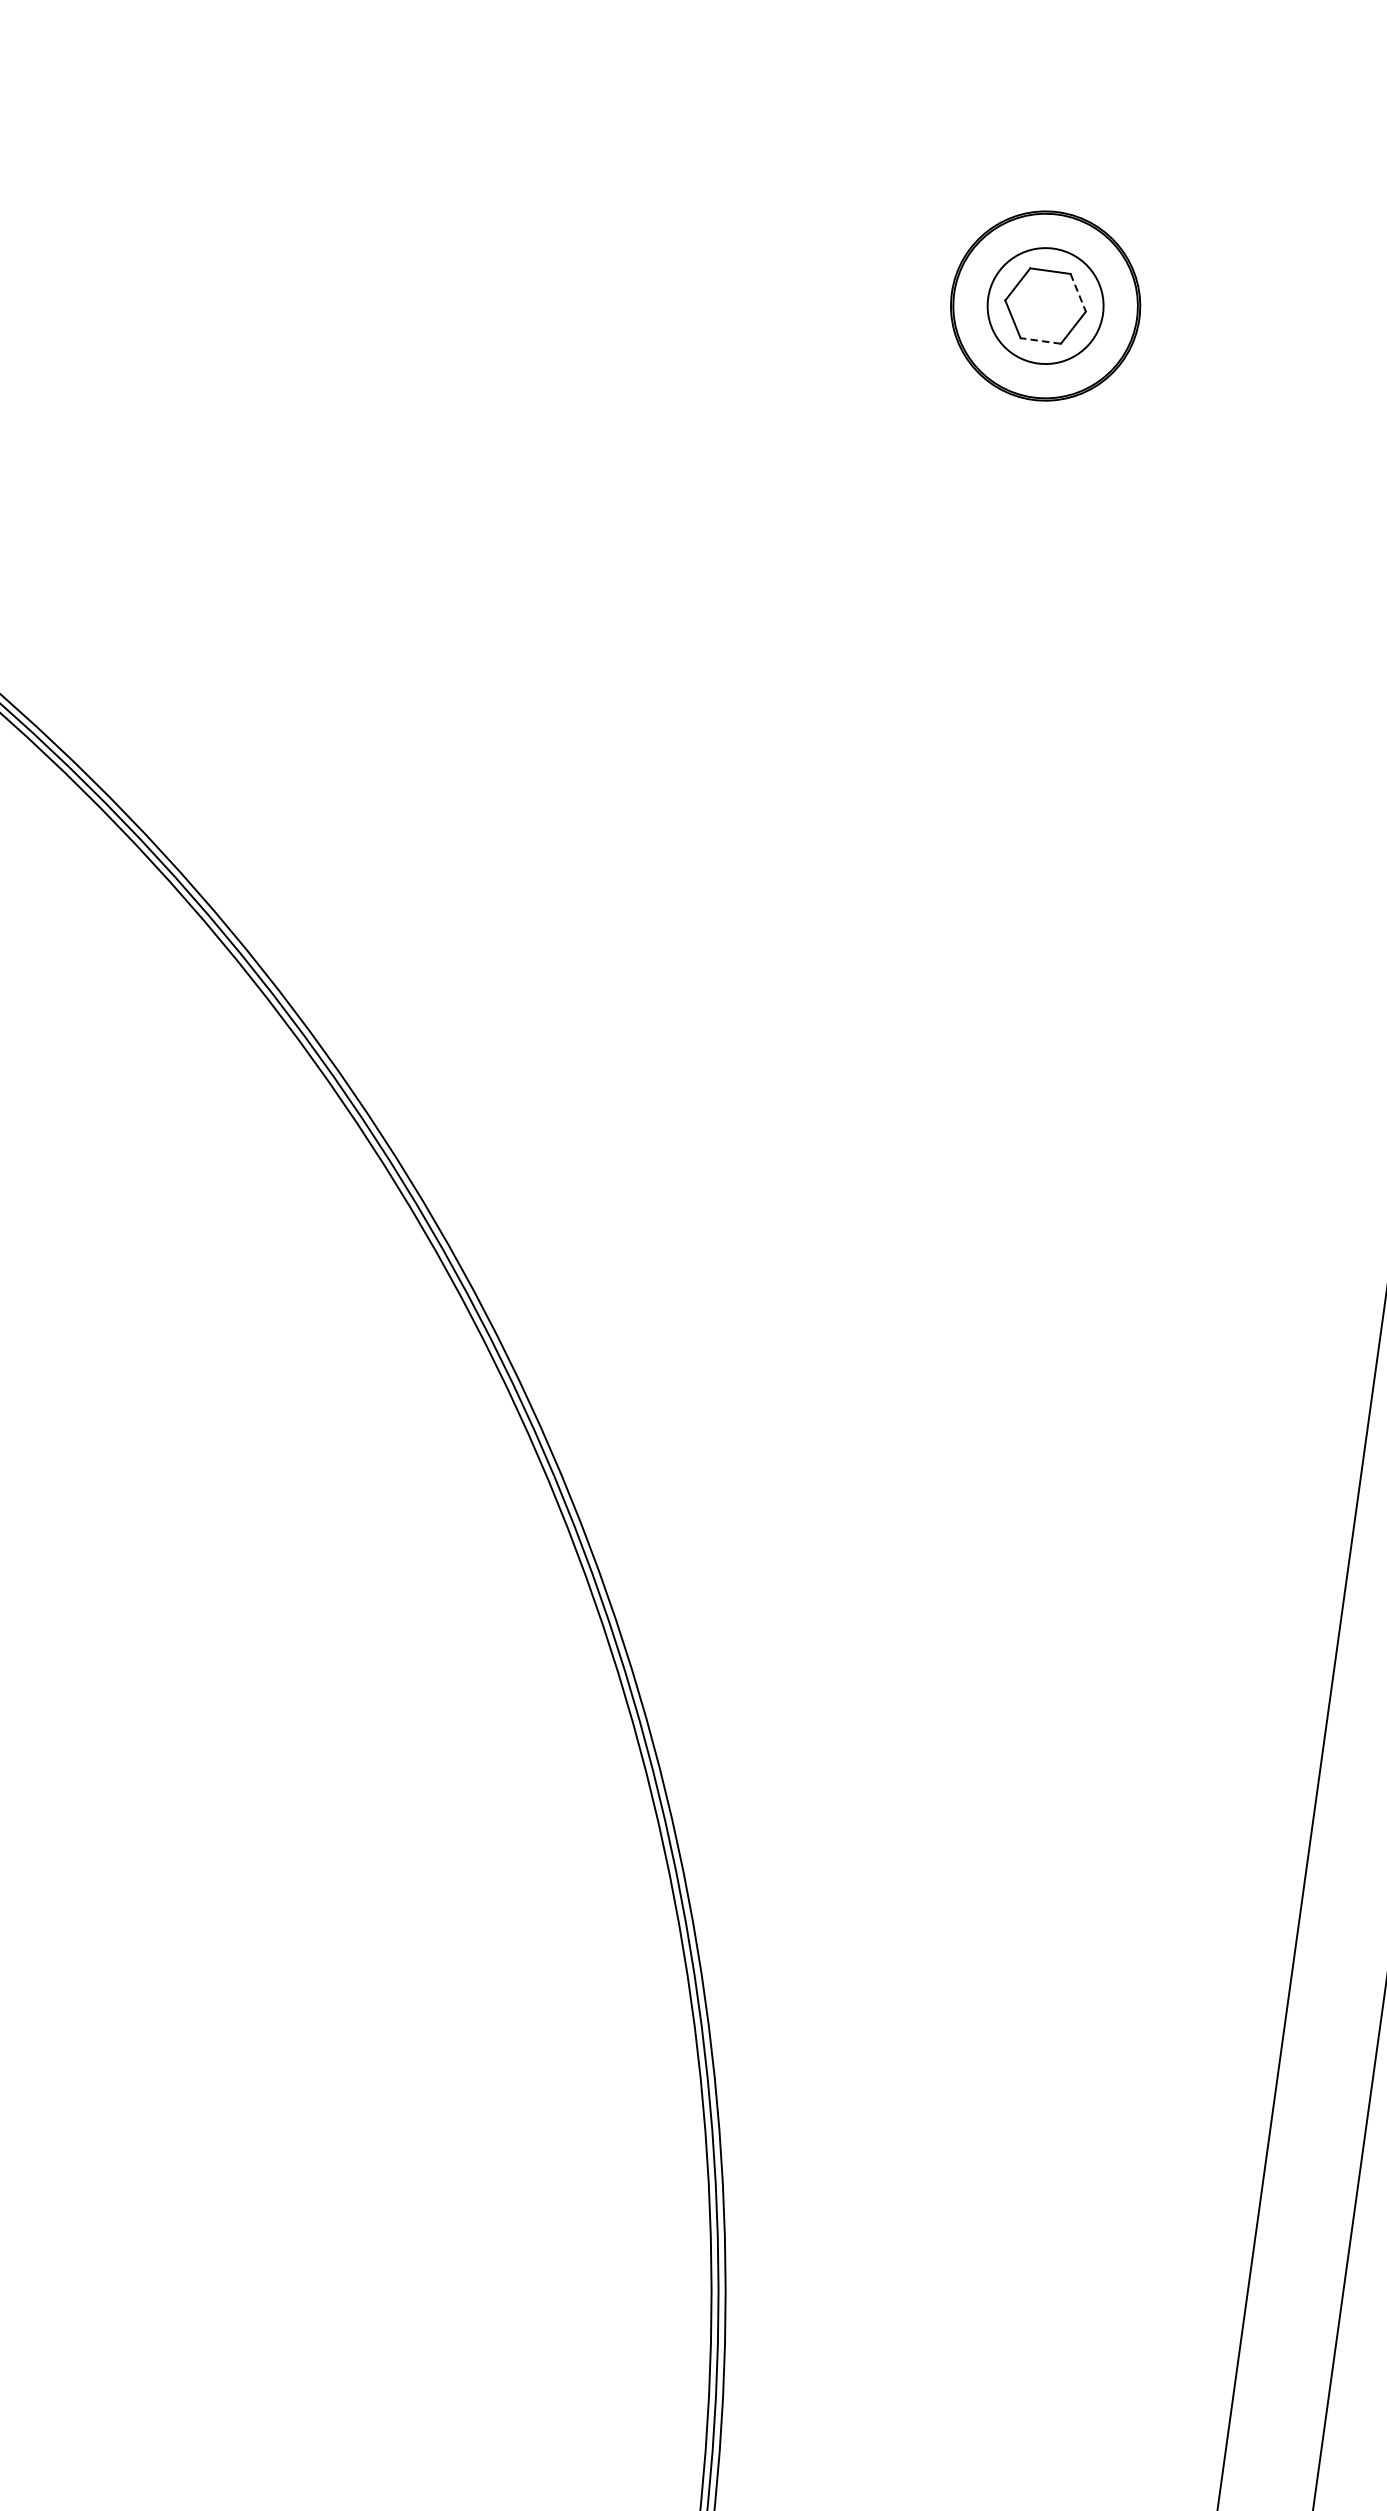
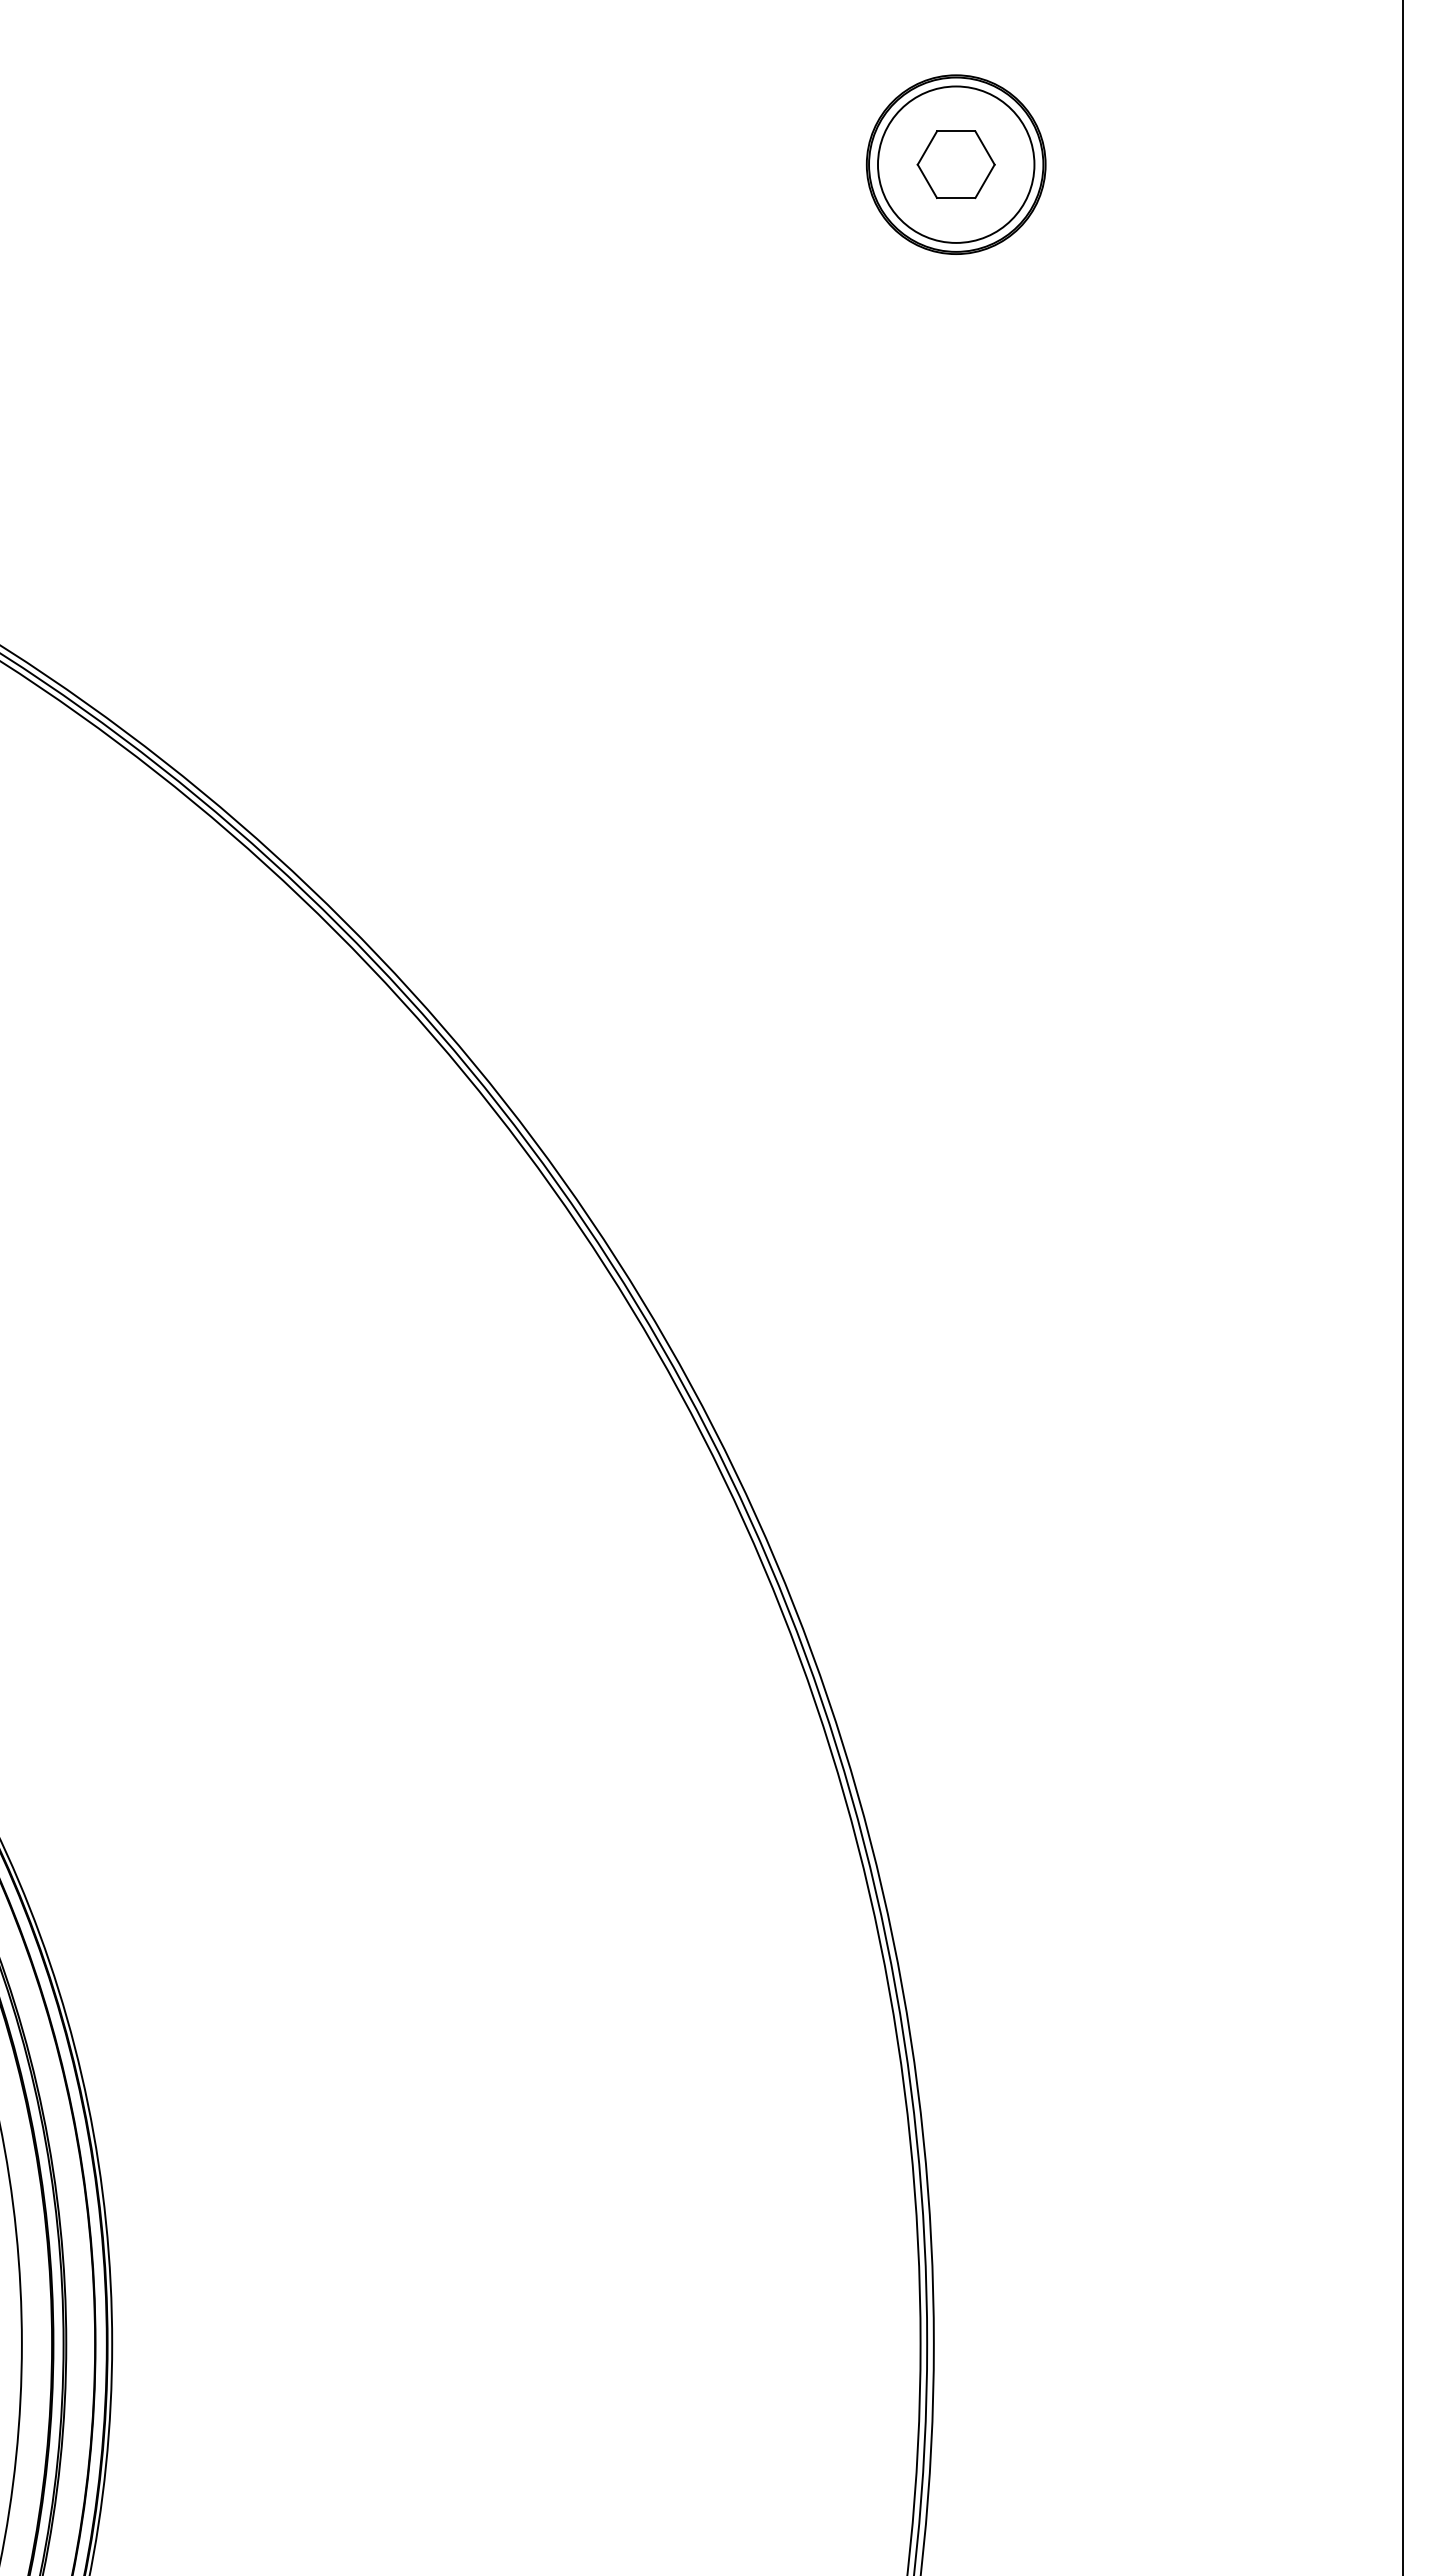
line: (1078, 293) -> (985, 148), dashed -> solid
circle: (1044, 305) -> (955, 164), size x1.43
line: (1039, 341) -> (955, 198), dashed -> solid

